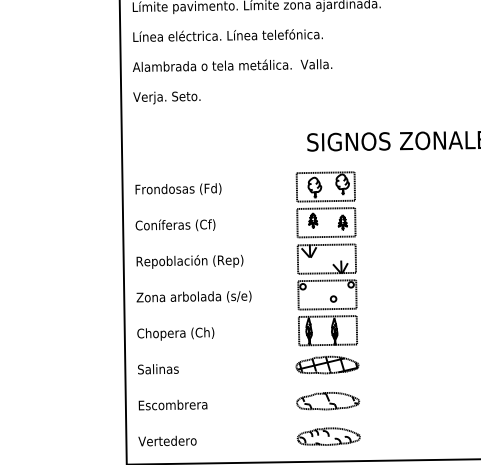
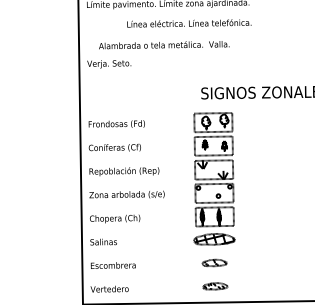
text: (228, 35) -> (189, 23), moved
text: (232, 66) -> (164, 45), moved
part: (327, 400) -> (214, 262), size x0.6
part: (329, 437) -> (215, 286), size x0.6

